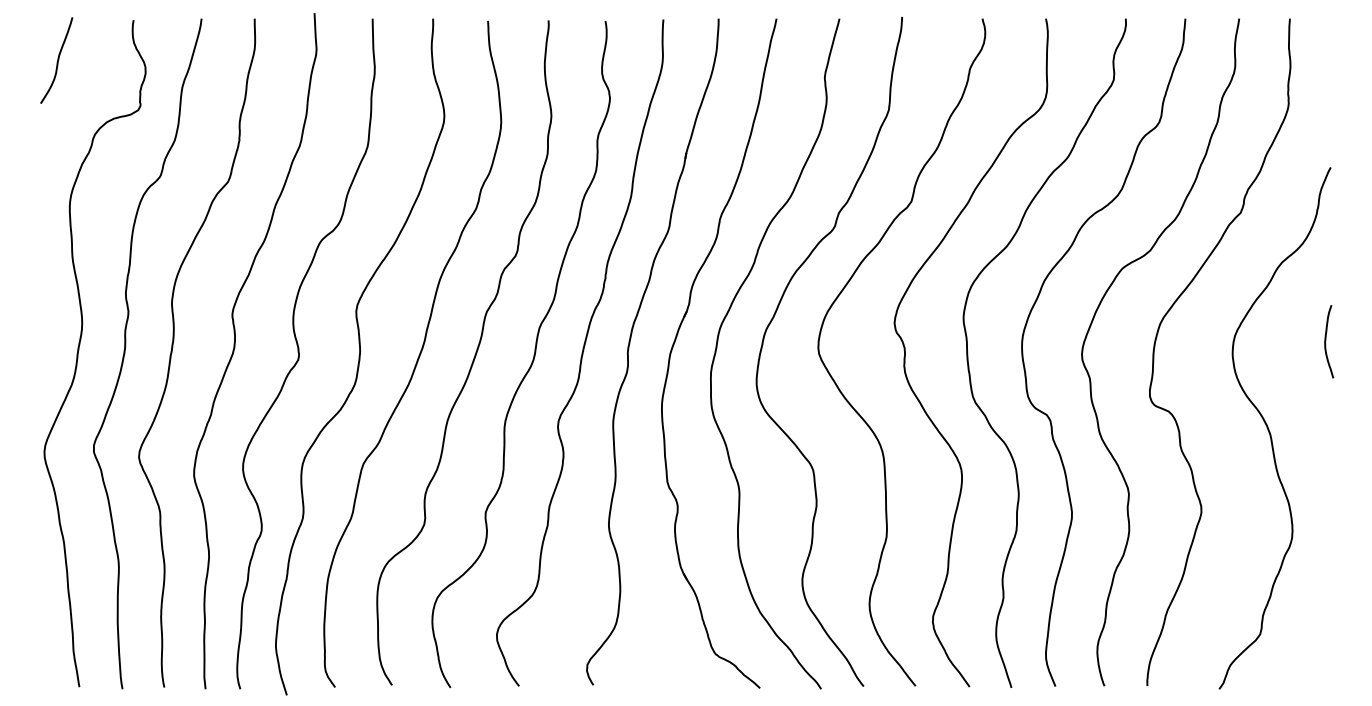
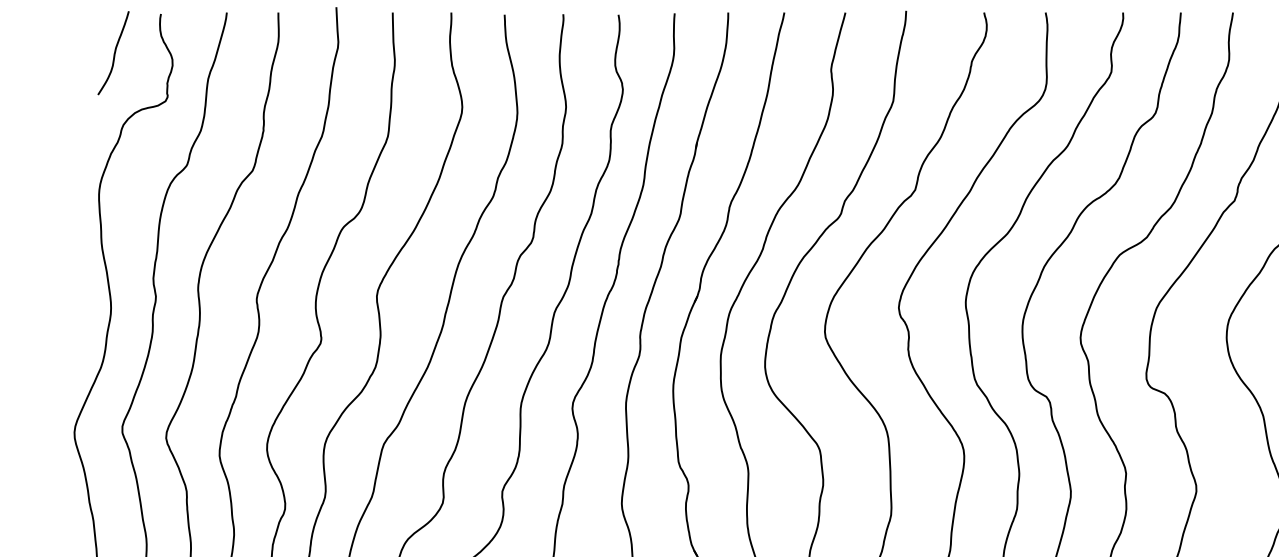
curve: (57, 60) -> (114, 53), moved

